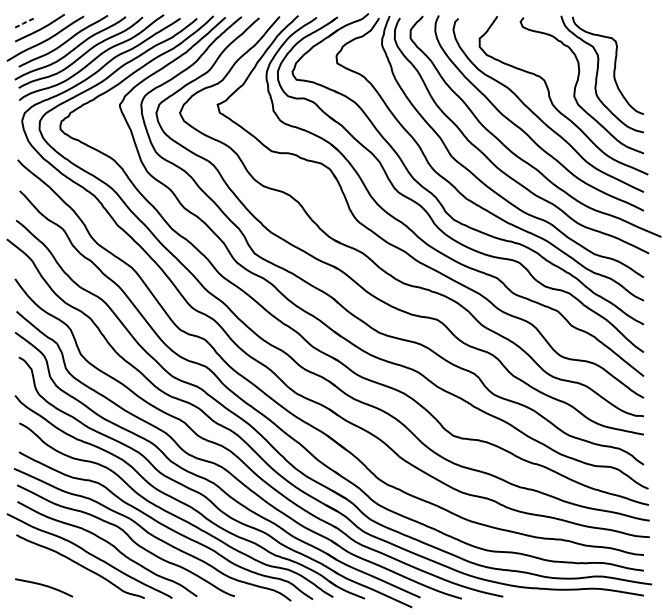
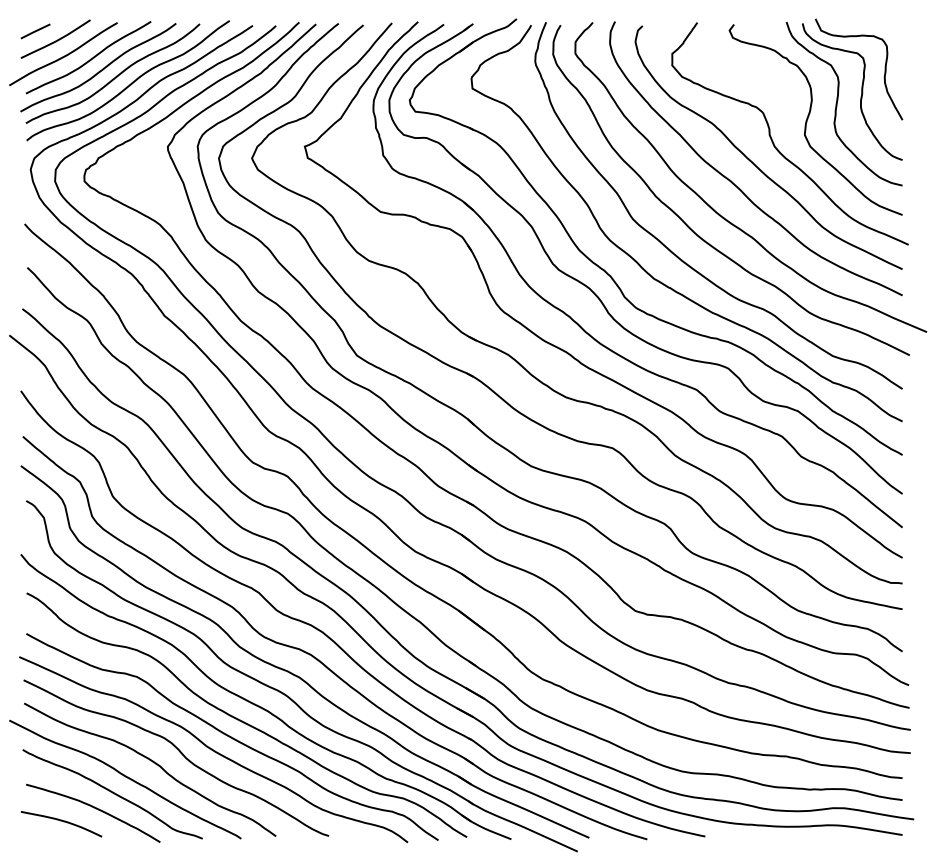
line: (24, 22) -> (34, 31), dashed -> solid
curve: (631, 49) -> (884, 69), added
curve: (66, 576) -> (93, 808), added

